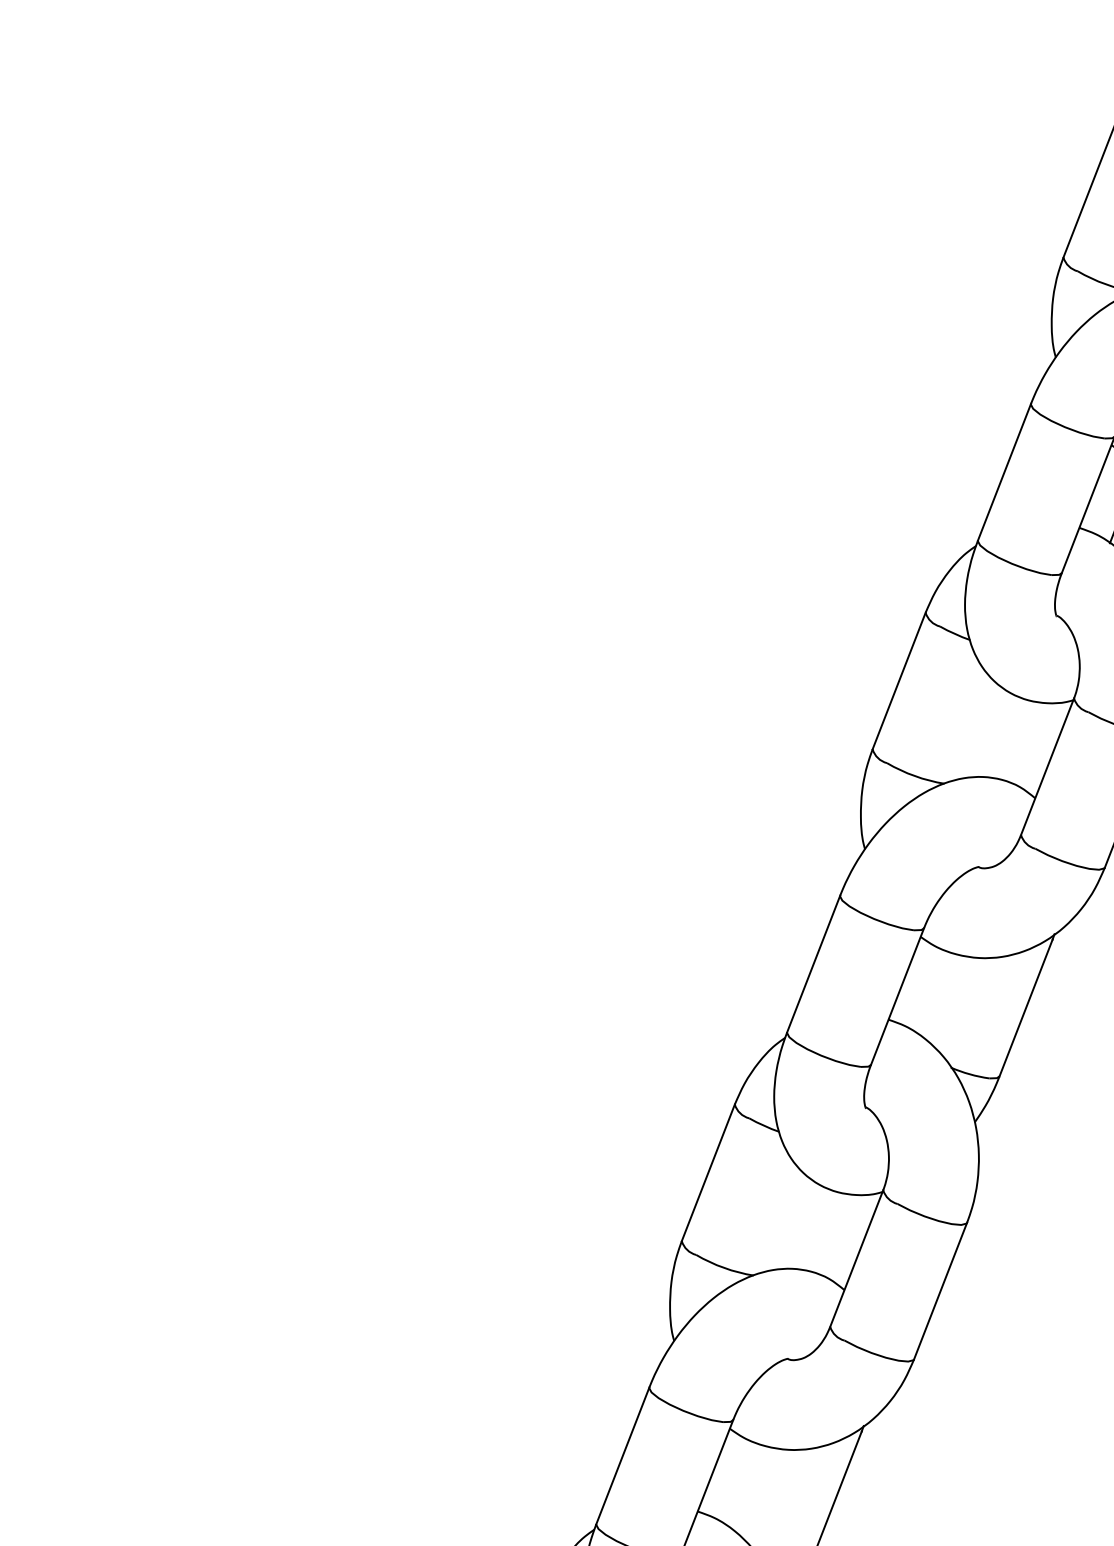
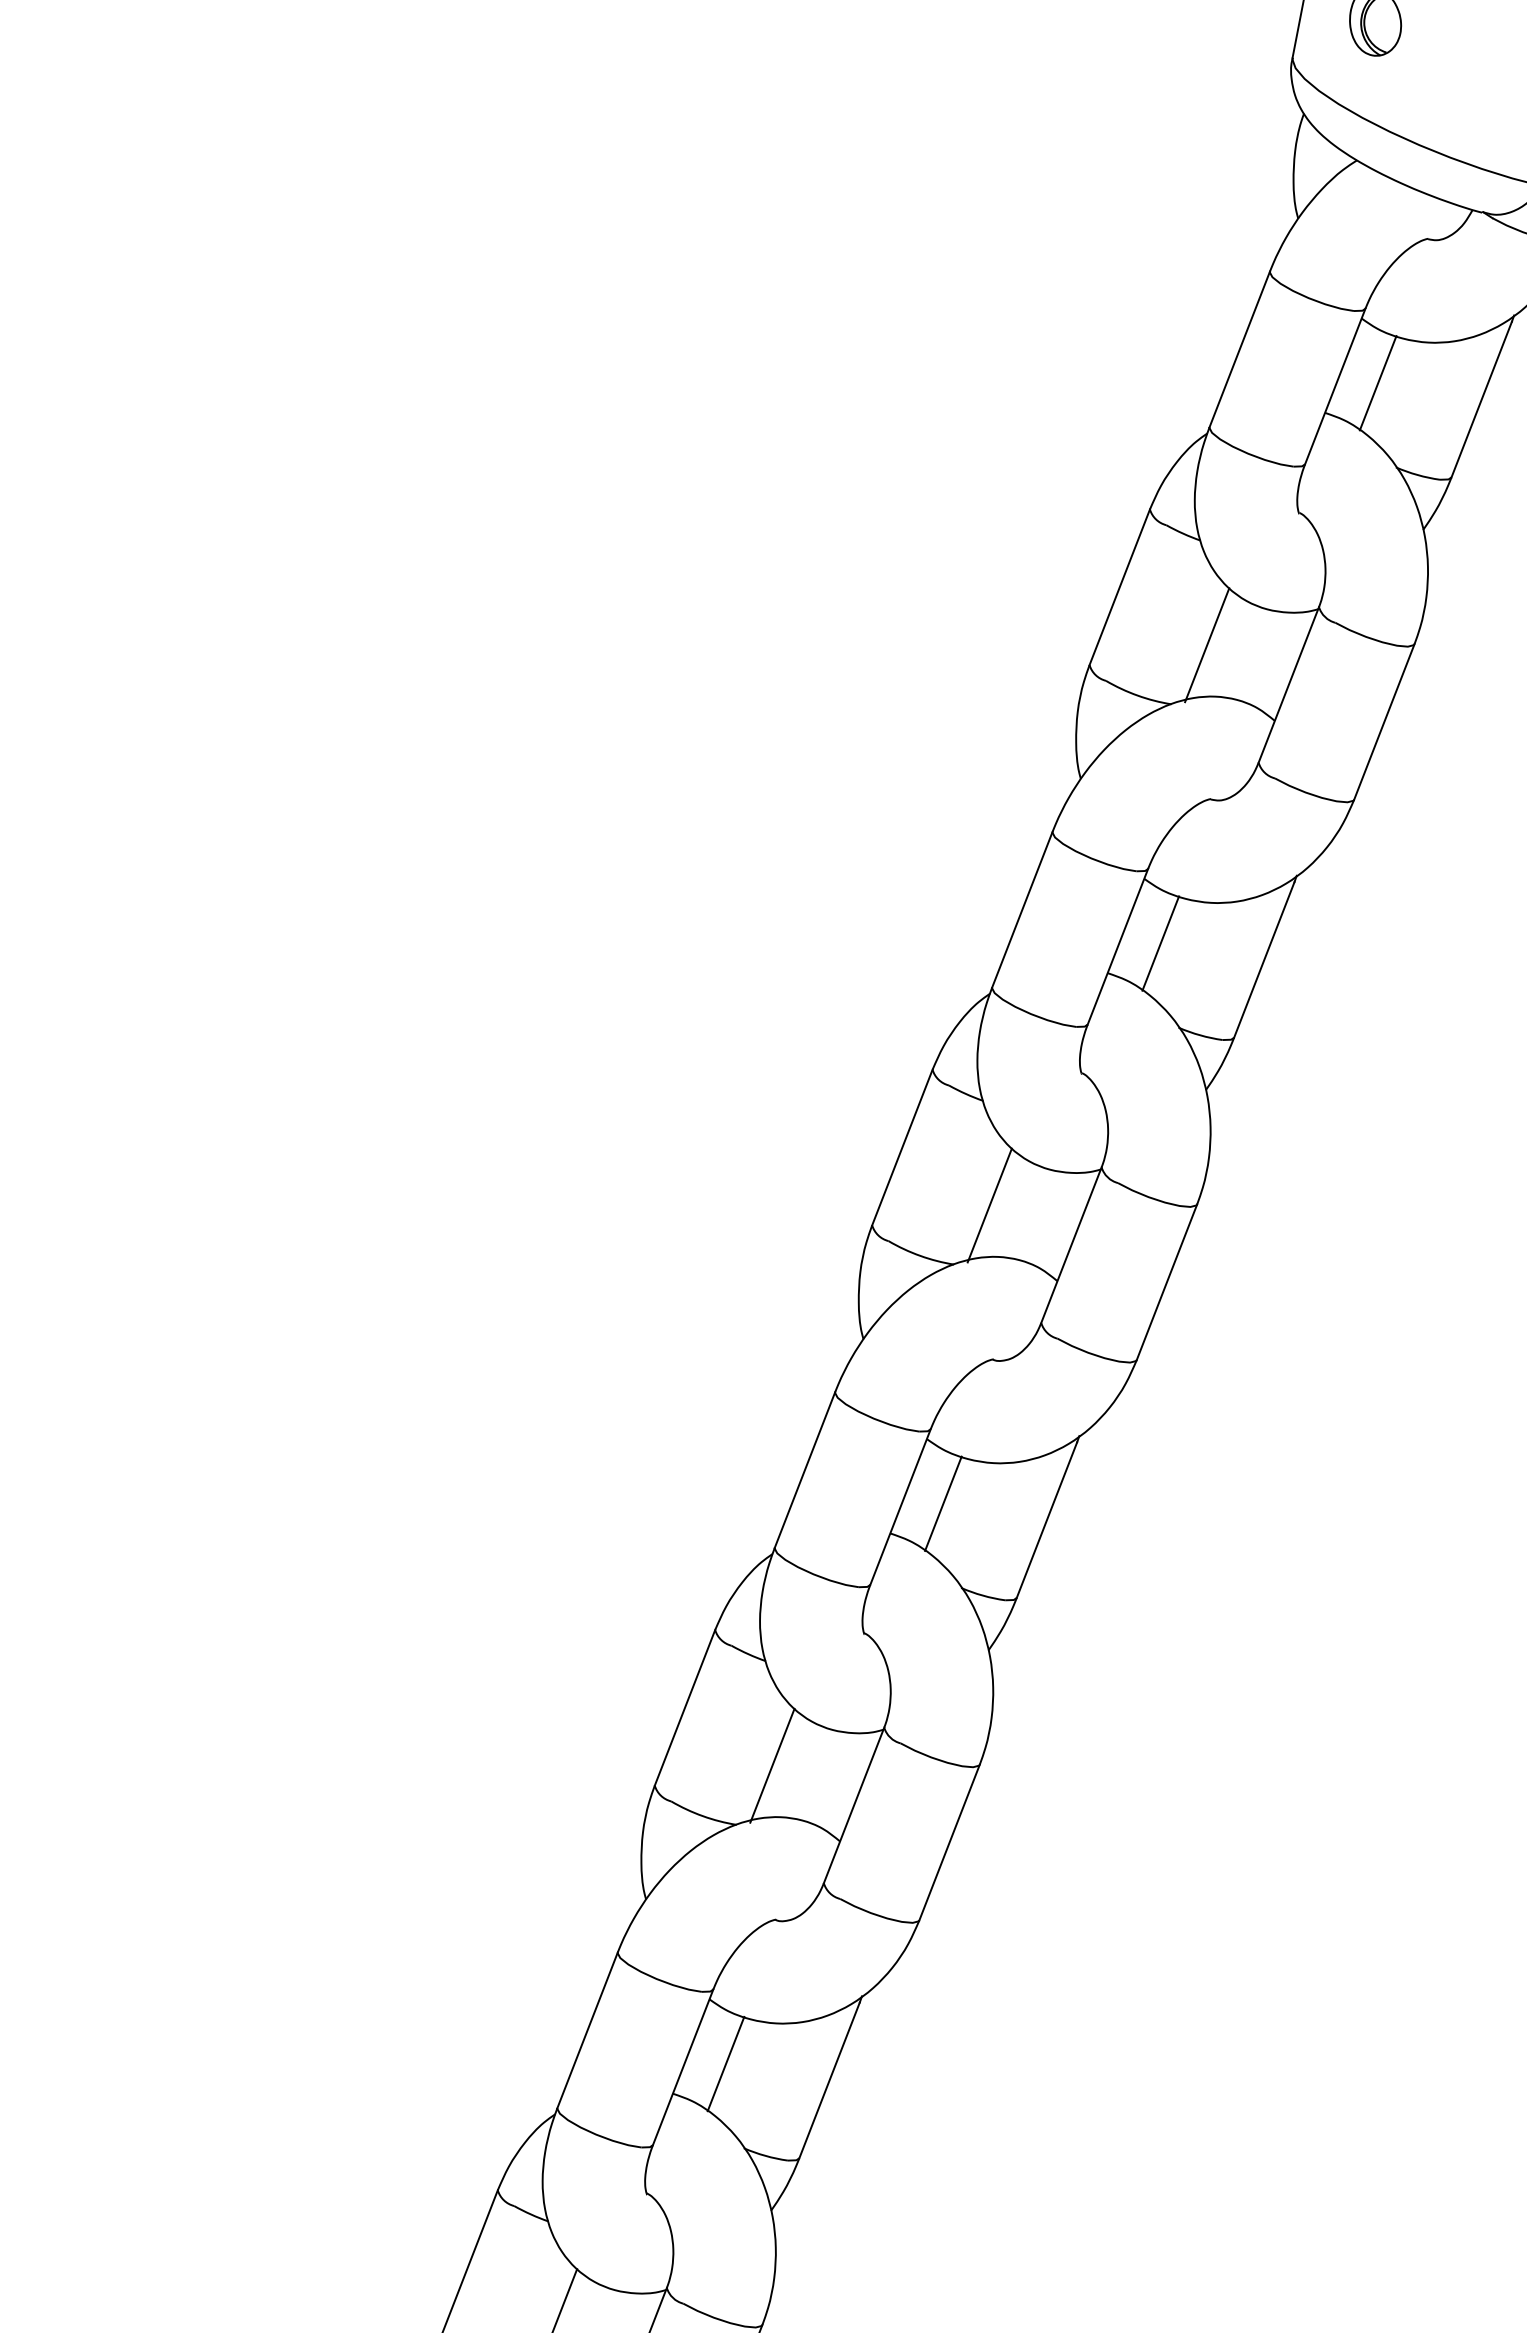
line: (975, 731) -> (989, 1205), added
line: (935, 993) -> (943, 1503), added
line: (785, 1223) -> (772, 1765), added
line: (743, 1485) -> (725, 2063), added

